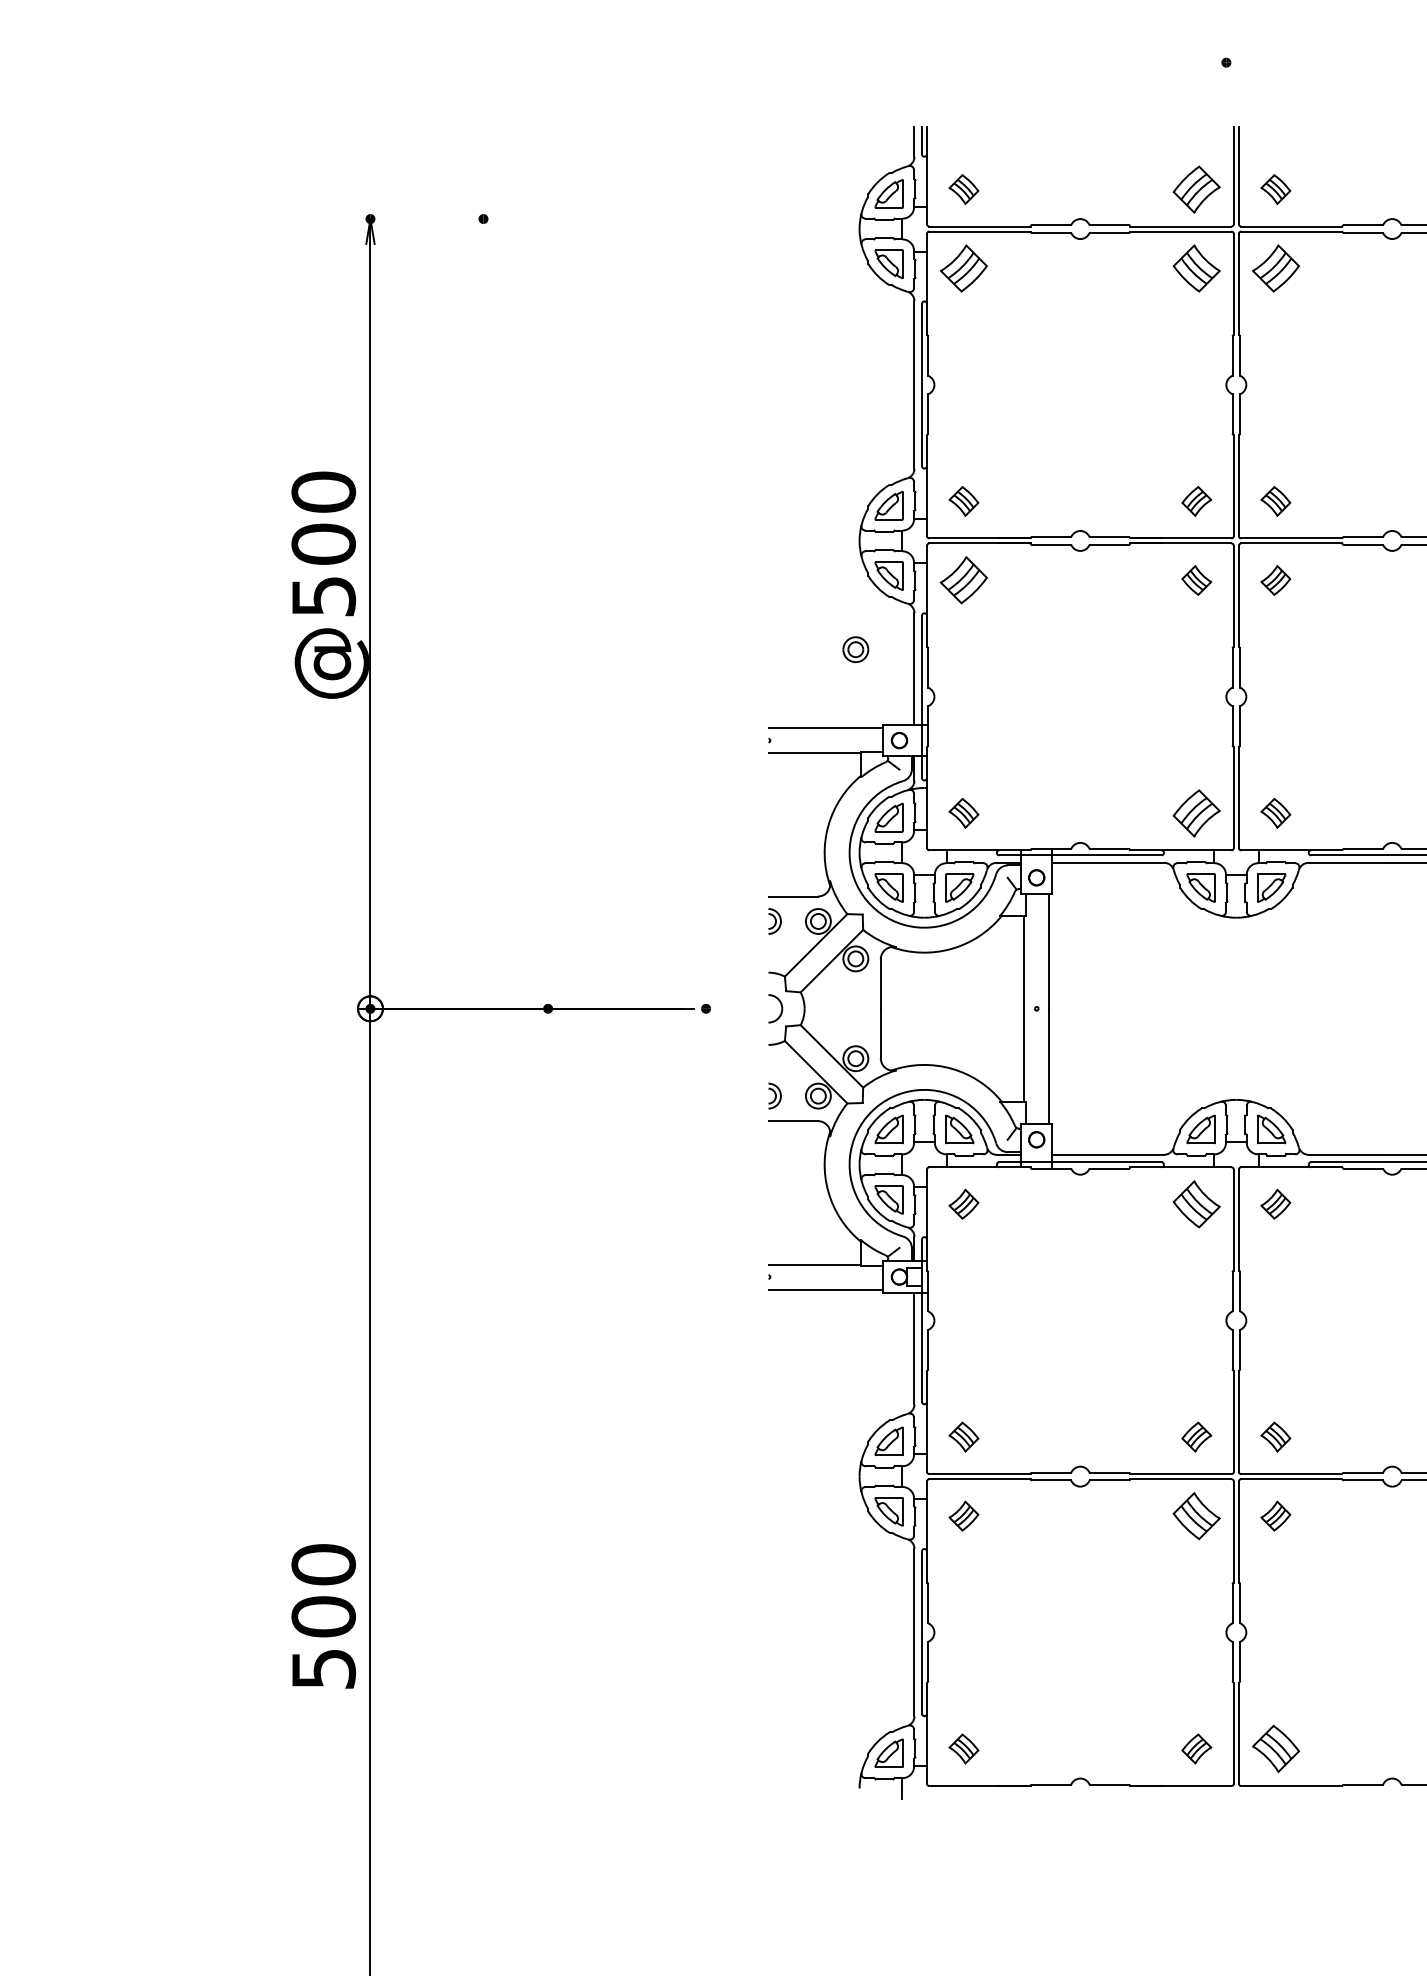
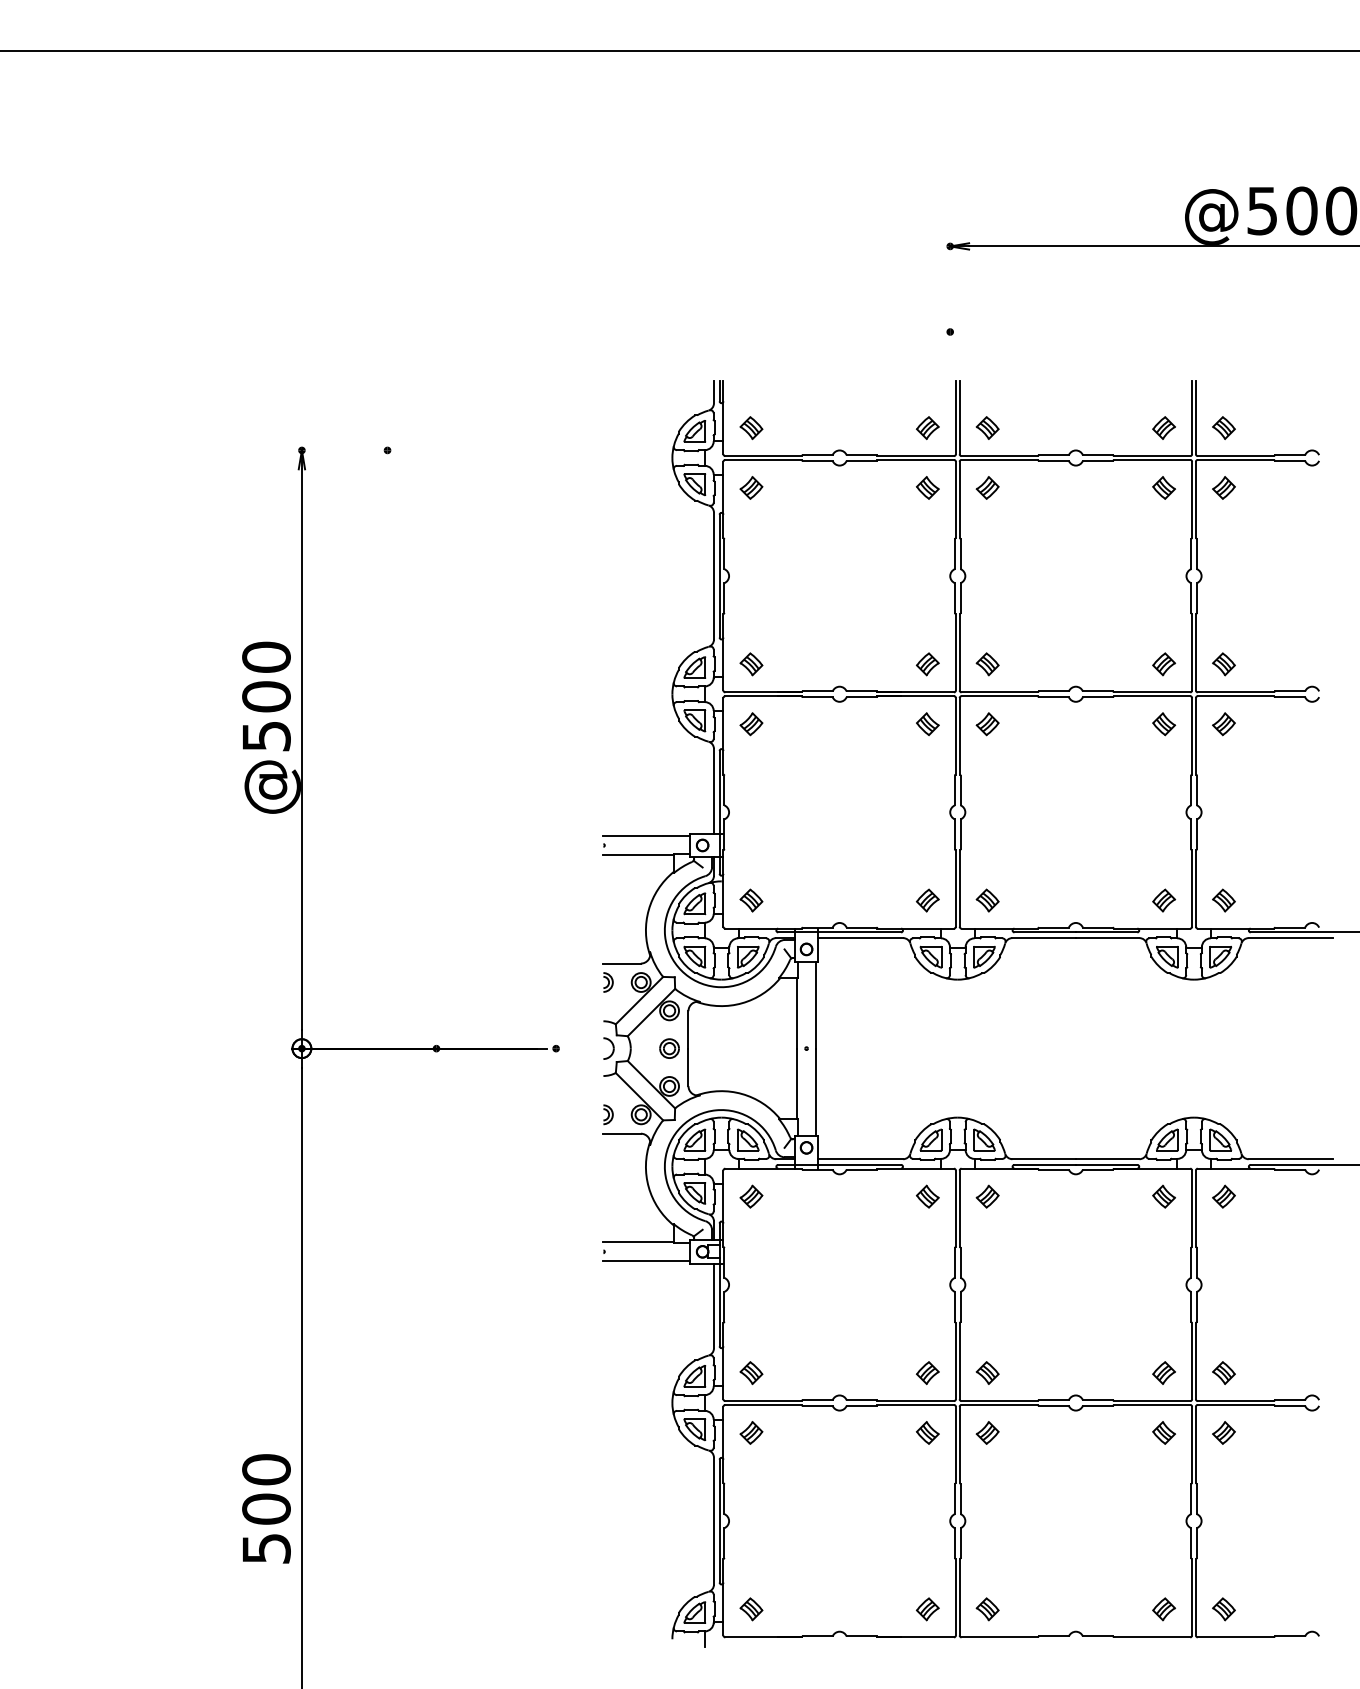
part: (1196, 188) -> (927, 427), size x0.62
part: (964, 267) -> (751, 487), size x0.62
part: (1196, 267) -> (927, 487), size x0.62
part: (1275, 267) -> (987, 487), size x0.62
part: (964, 580) -> (751, 724), size x0.62
part: (855, 649) -> (669, 1048), moved
part: (1196, 813) -> (927, 900), size x0.62
part: (1196, 1203) -> (927, 1196), size x0.62
part: (1196, 1515) -> (927, 1432), size x0.62
part: (1275, 1749) -> (987, 1609), size x0.62

